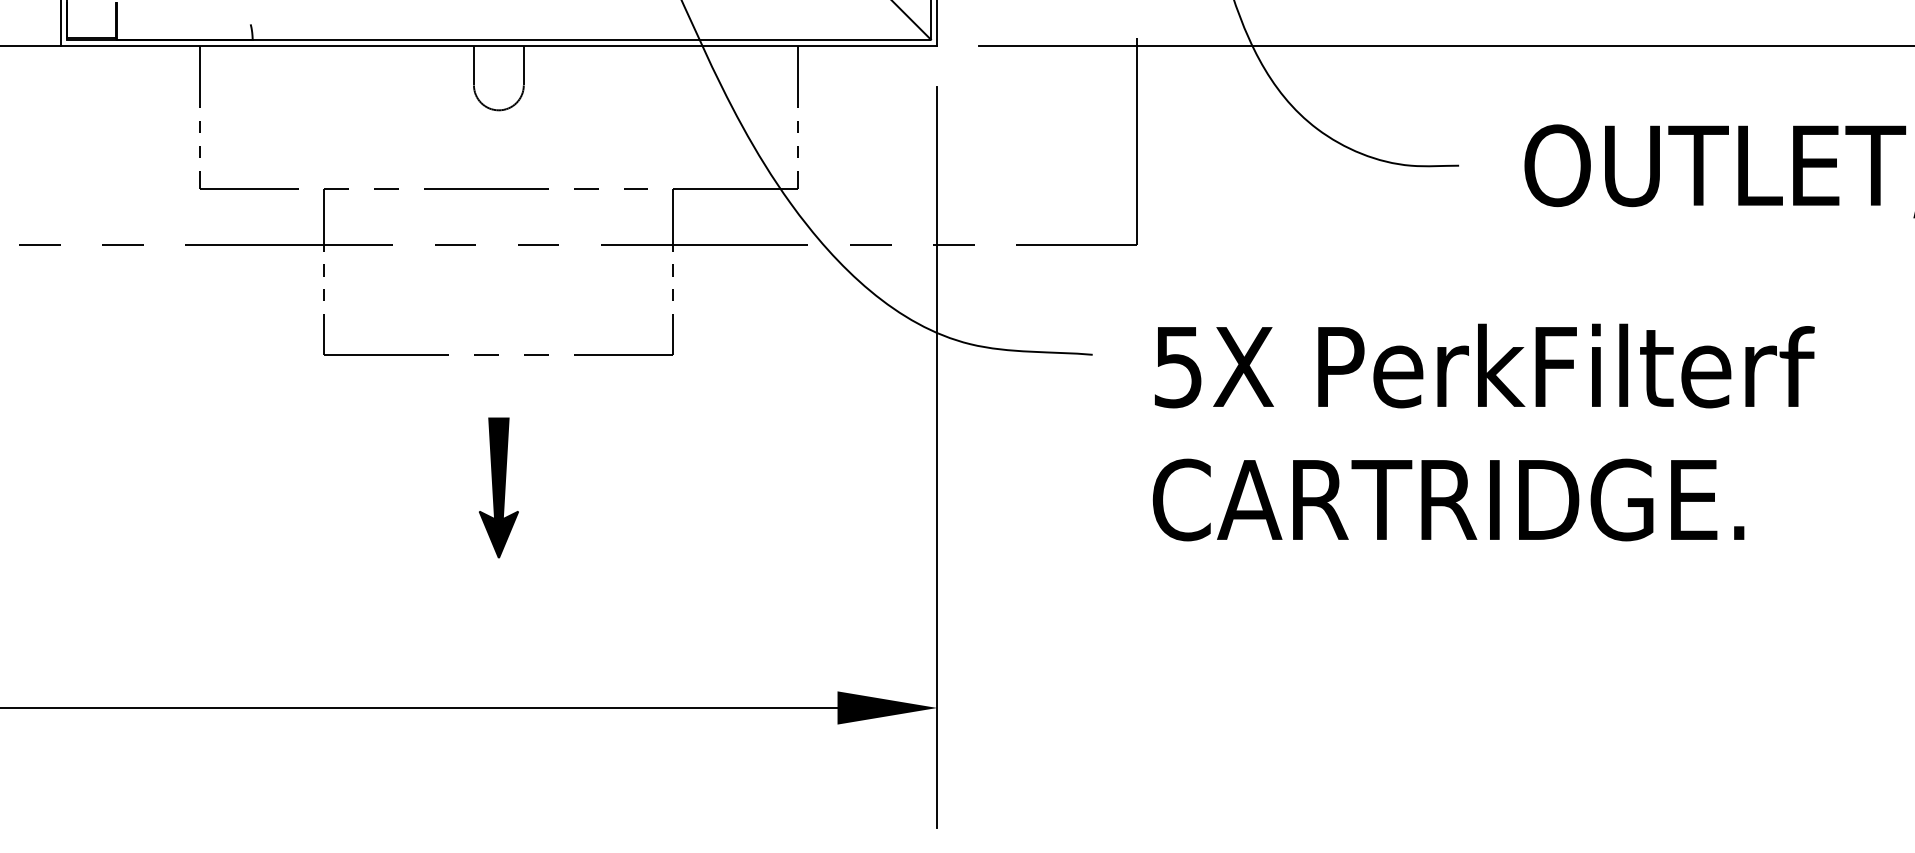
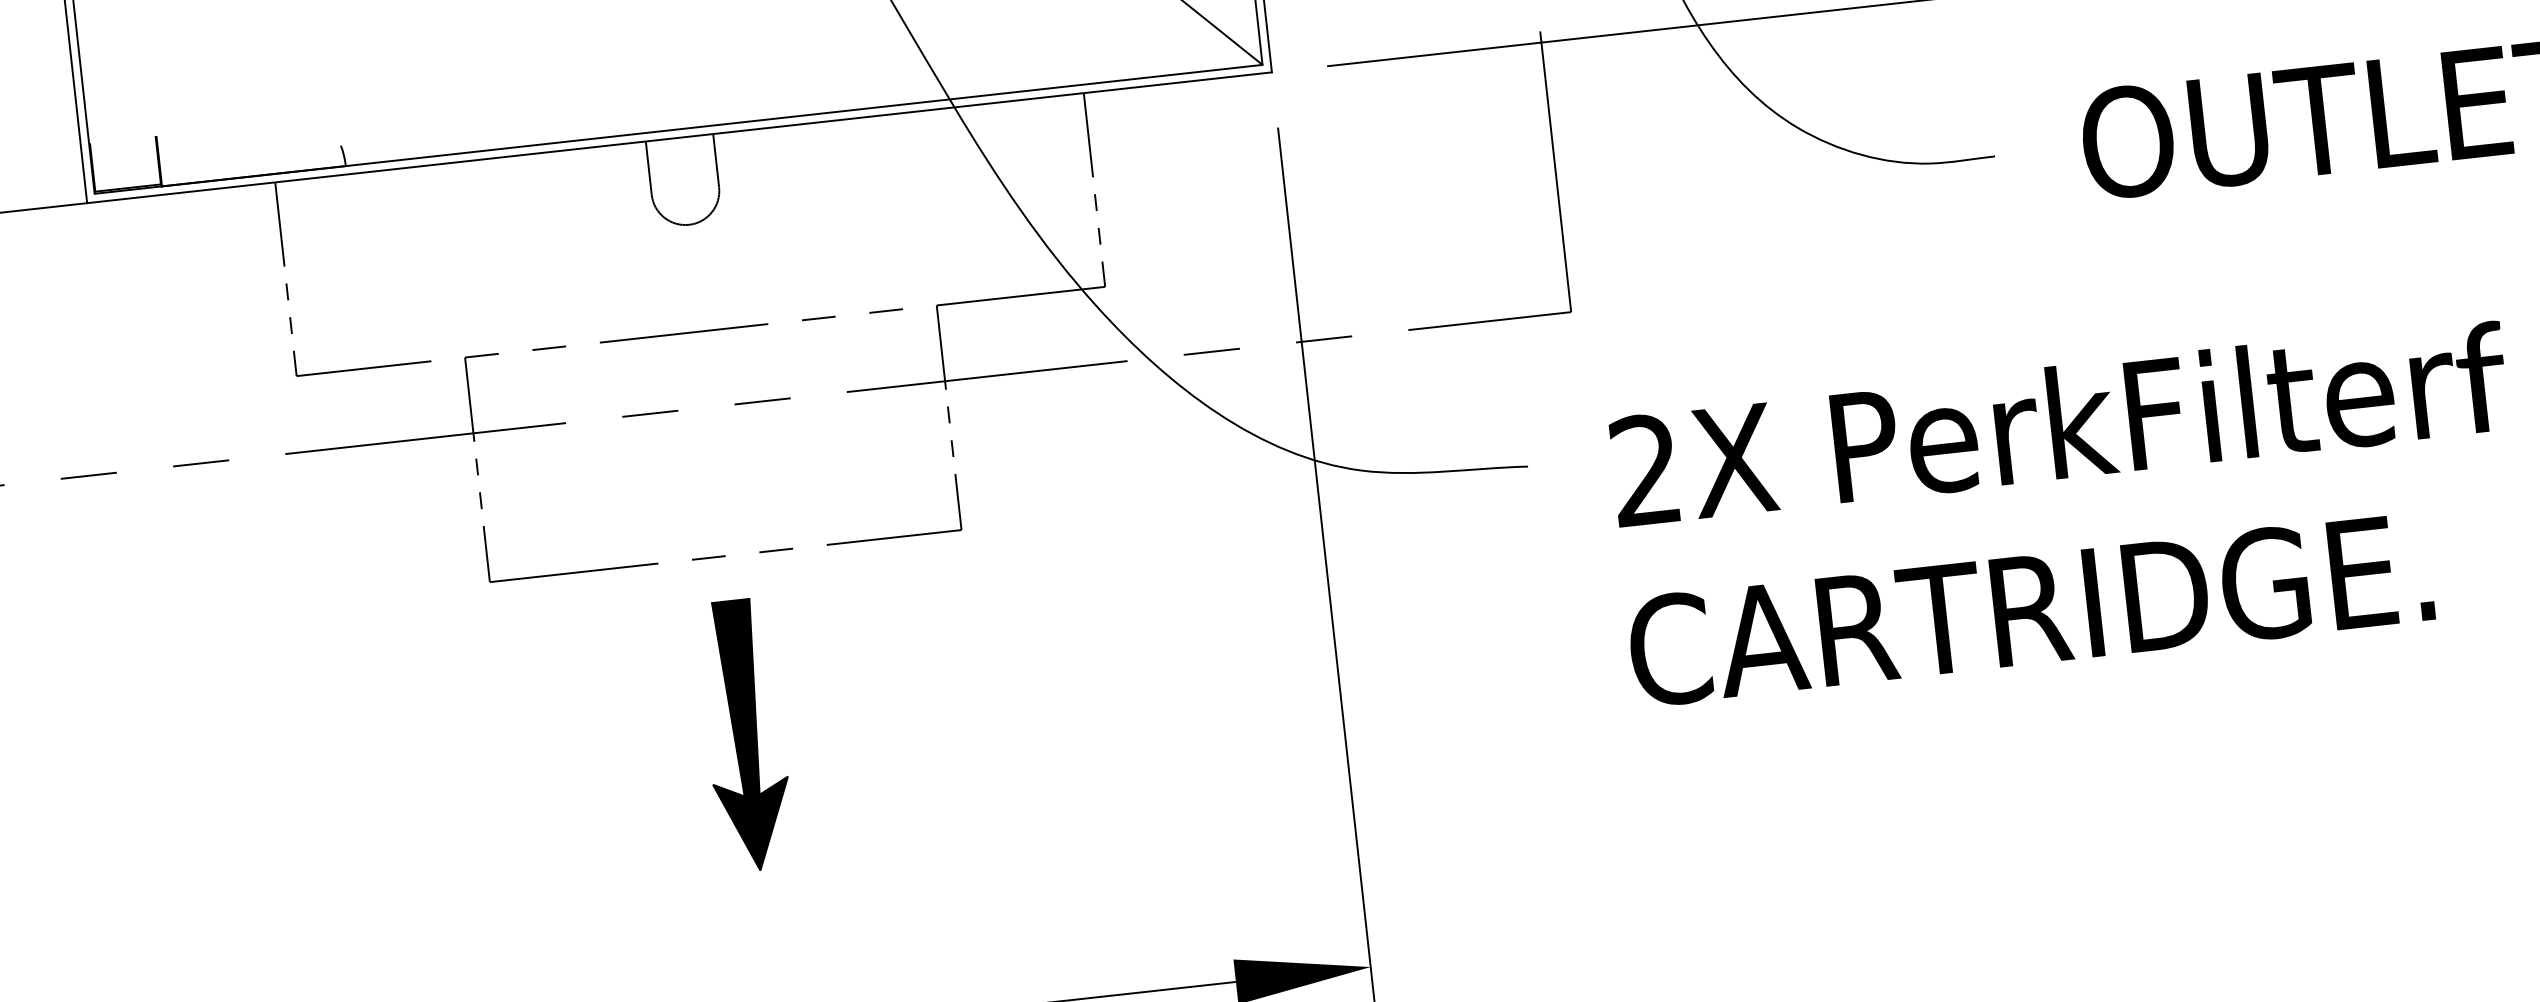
text: (1177, 366) -> (1644, 469), 5X -> 2X
part: (498, 487) -> (744, 734), size x1.43

